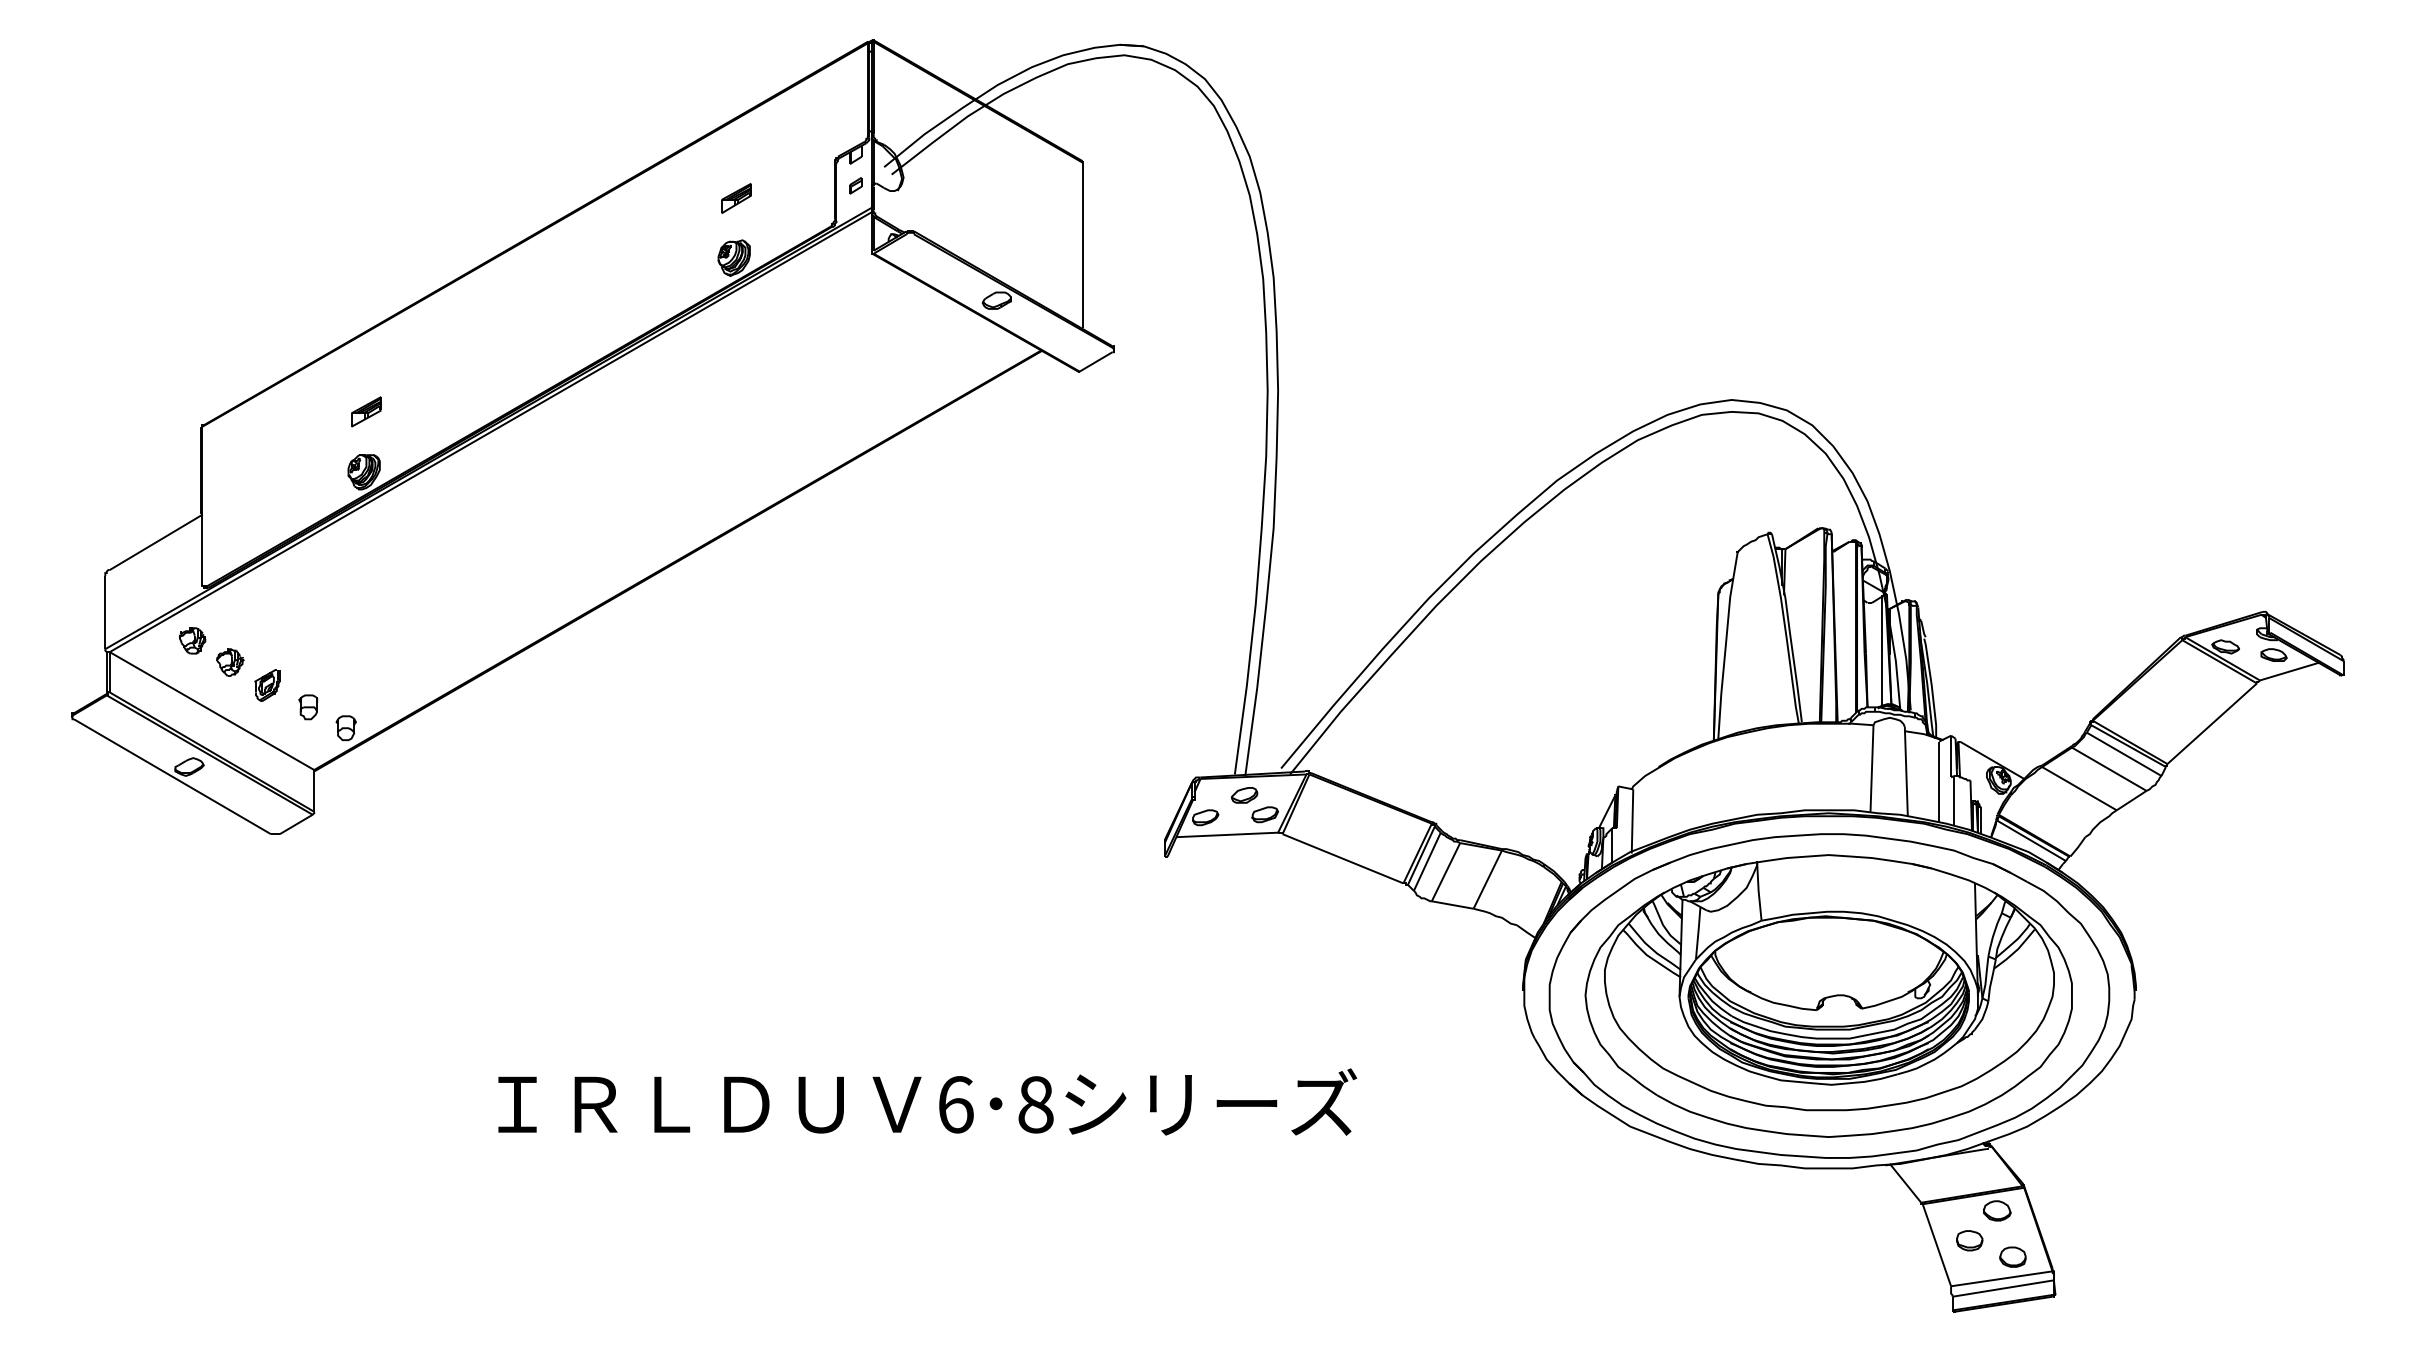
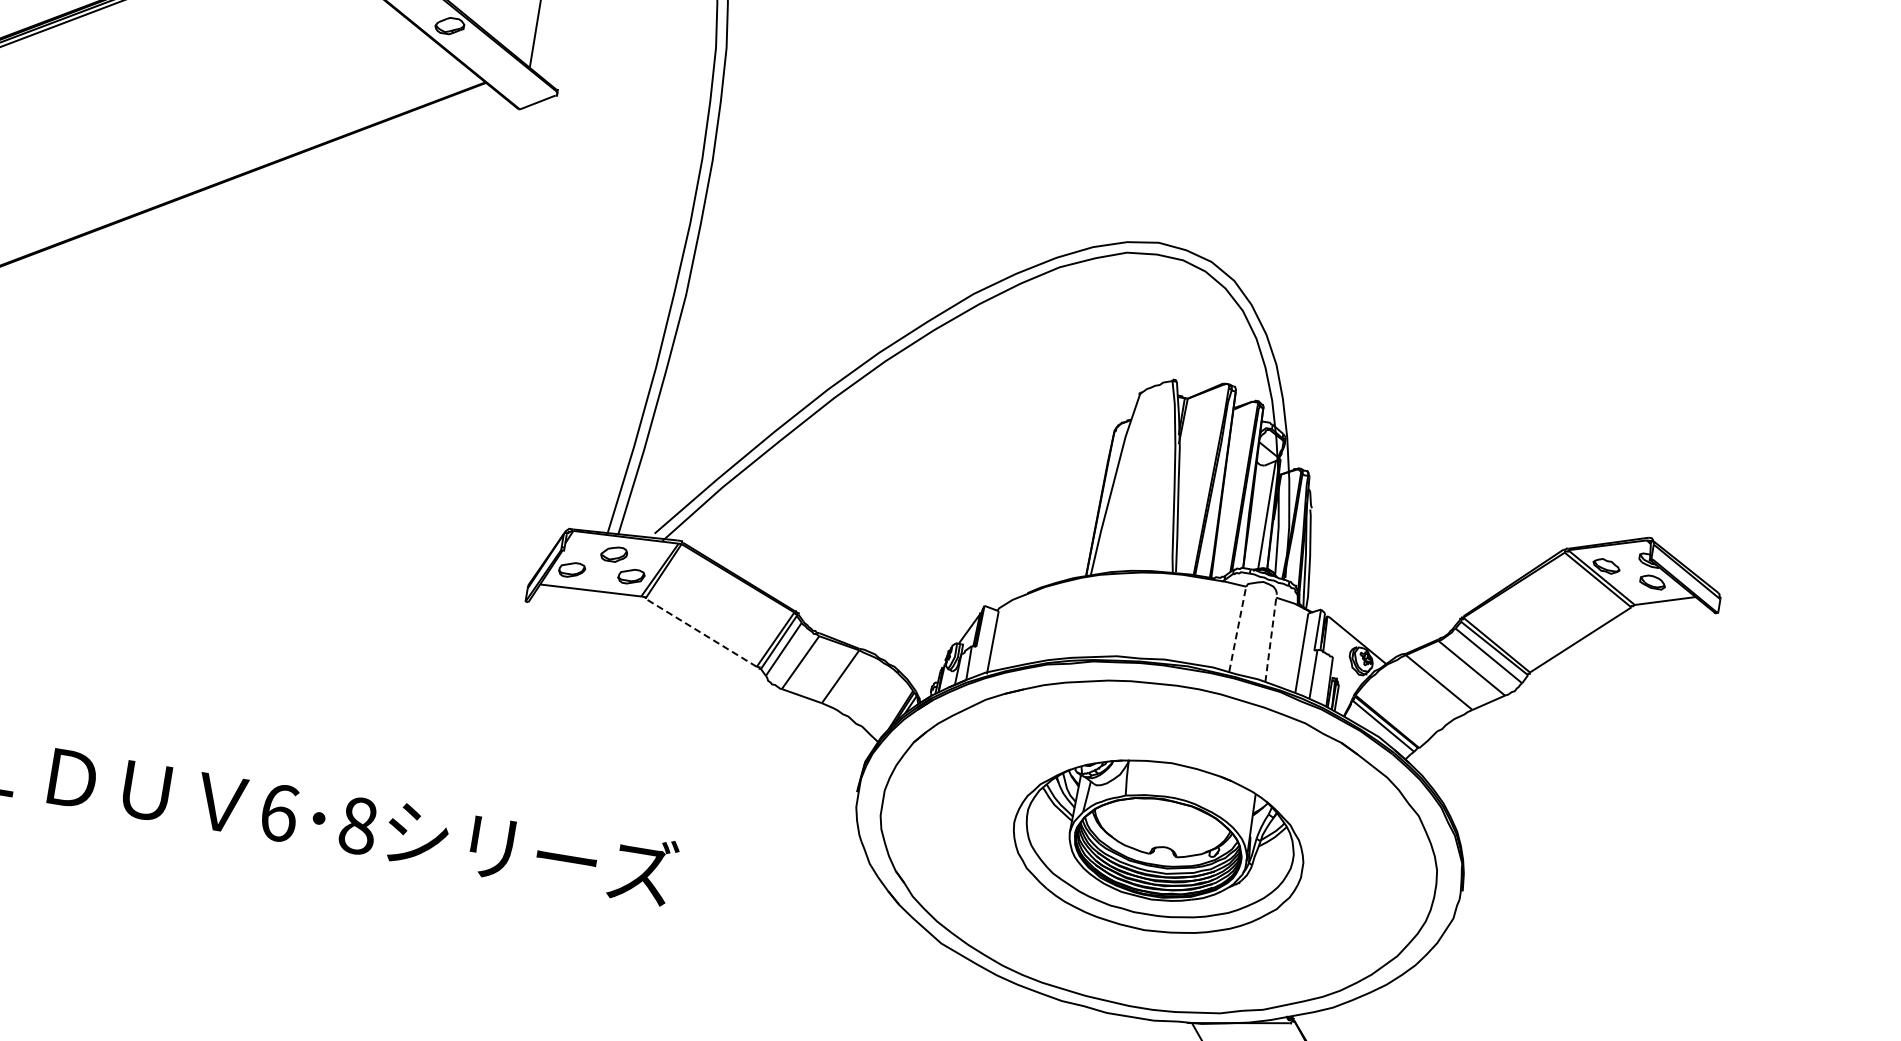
line: (1872, 768) -> (1238, 629), solid -> dashed
line: (1906, 771) -> (1271, 637), solid -> dashed
line: (1342, 858) -> (700, 632), solid -> dashed
part: (1828, 995) -> (1158, 846), size x0.6

